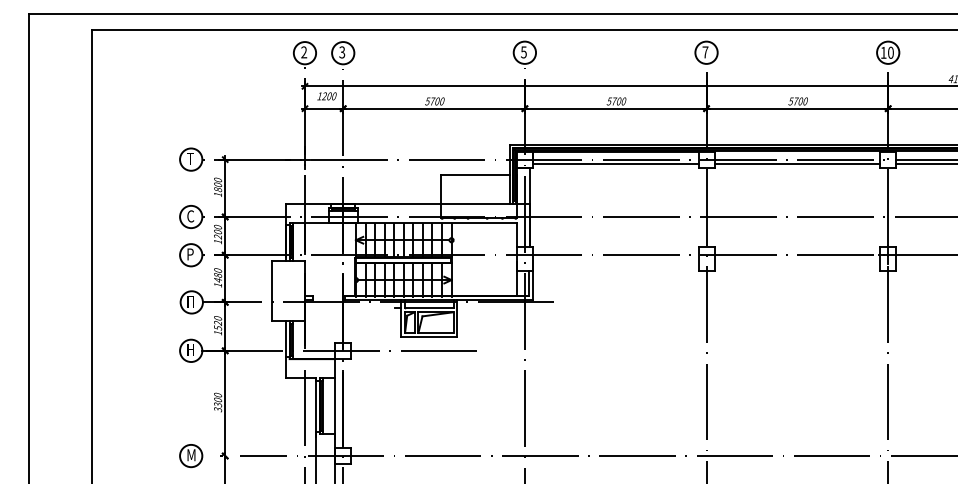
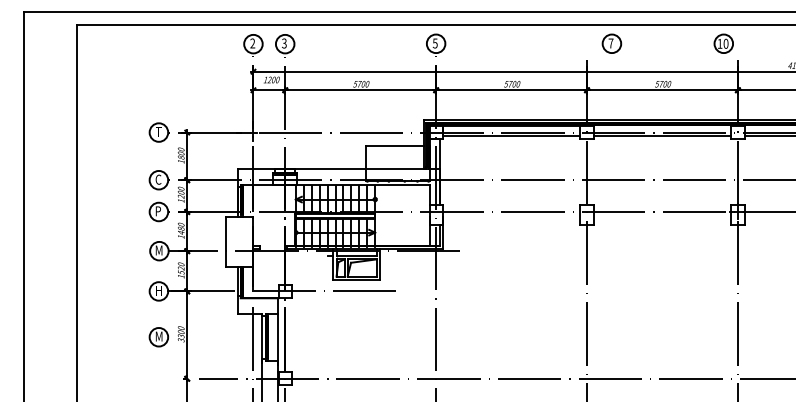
part: (706, 52) -> (611, 43), moved
part: (888, 52) -> (724, 43), moved
text: (191, 301) -> (159, 250), П -> М
part: (191, 456) -> (159, 337), moved

